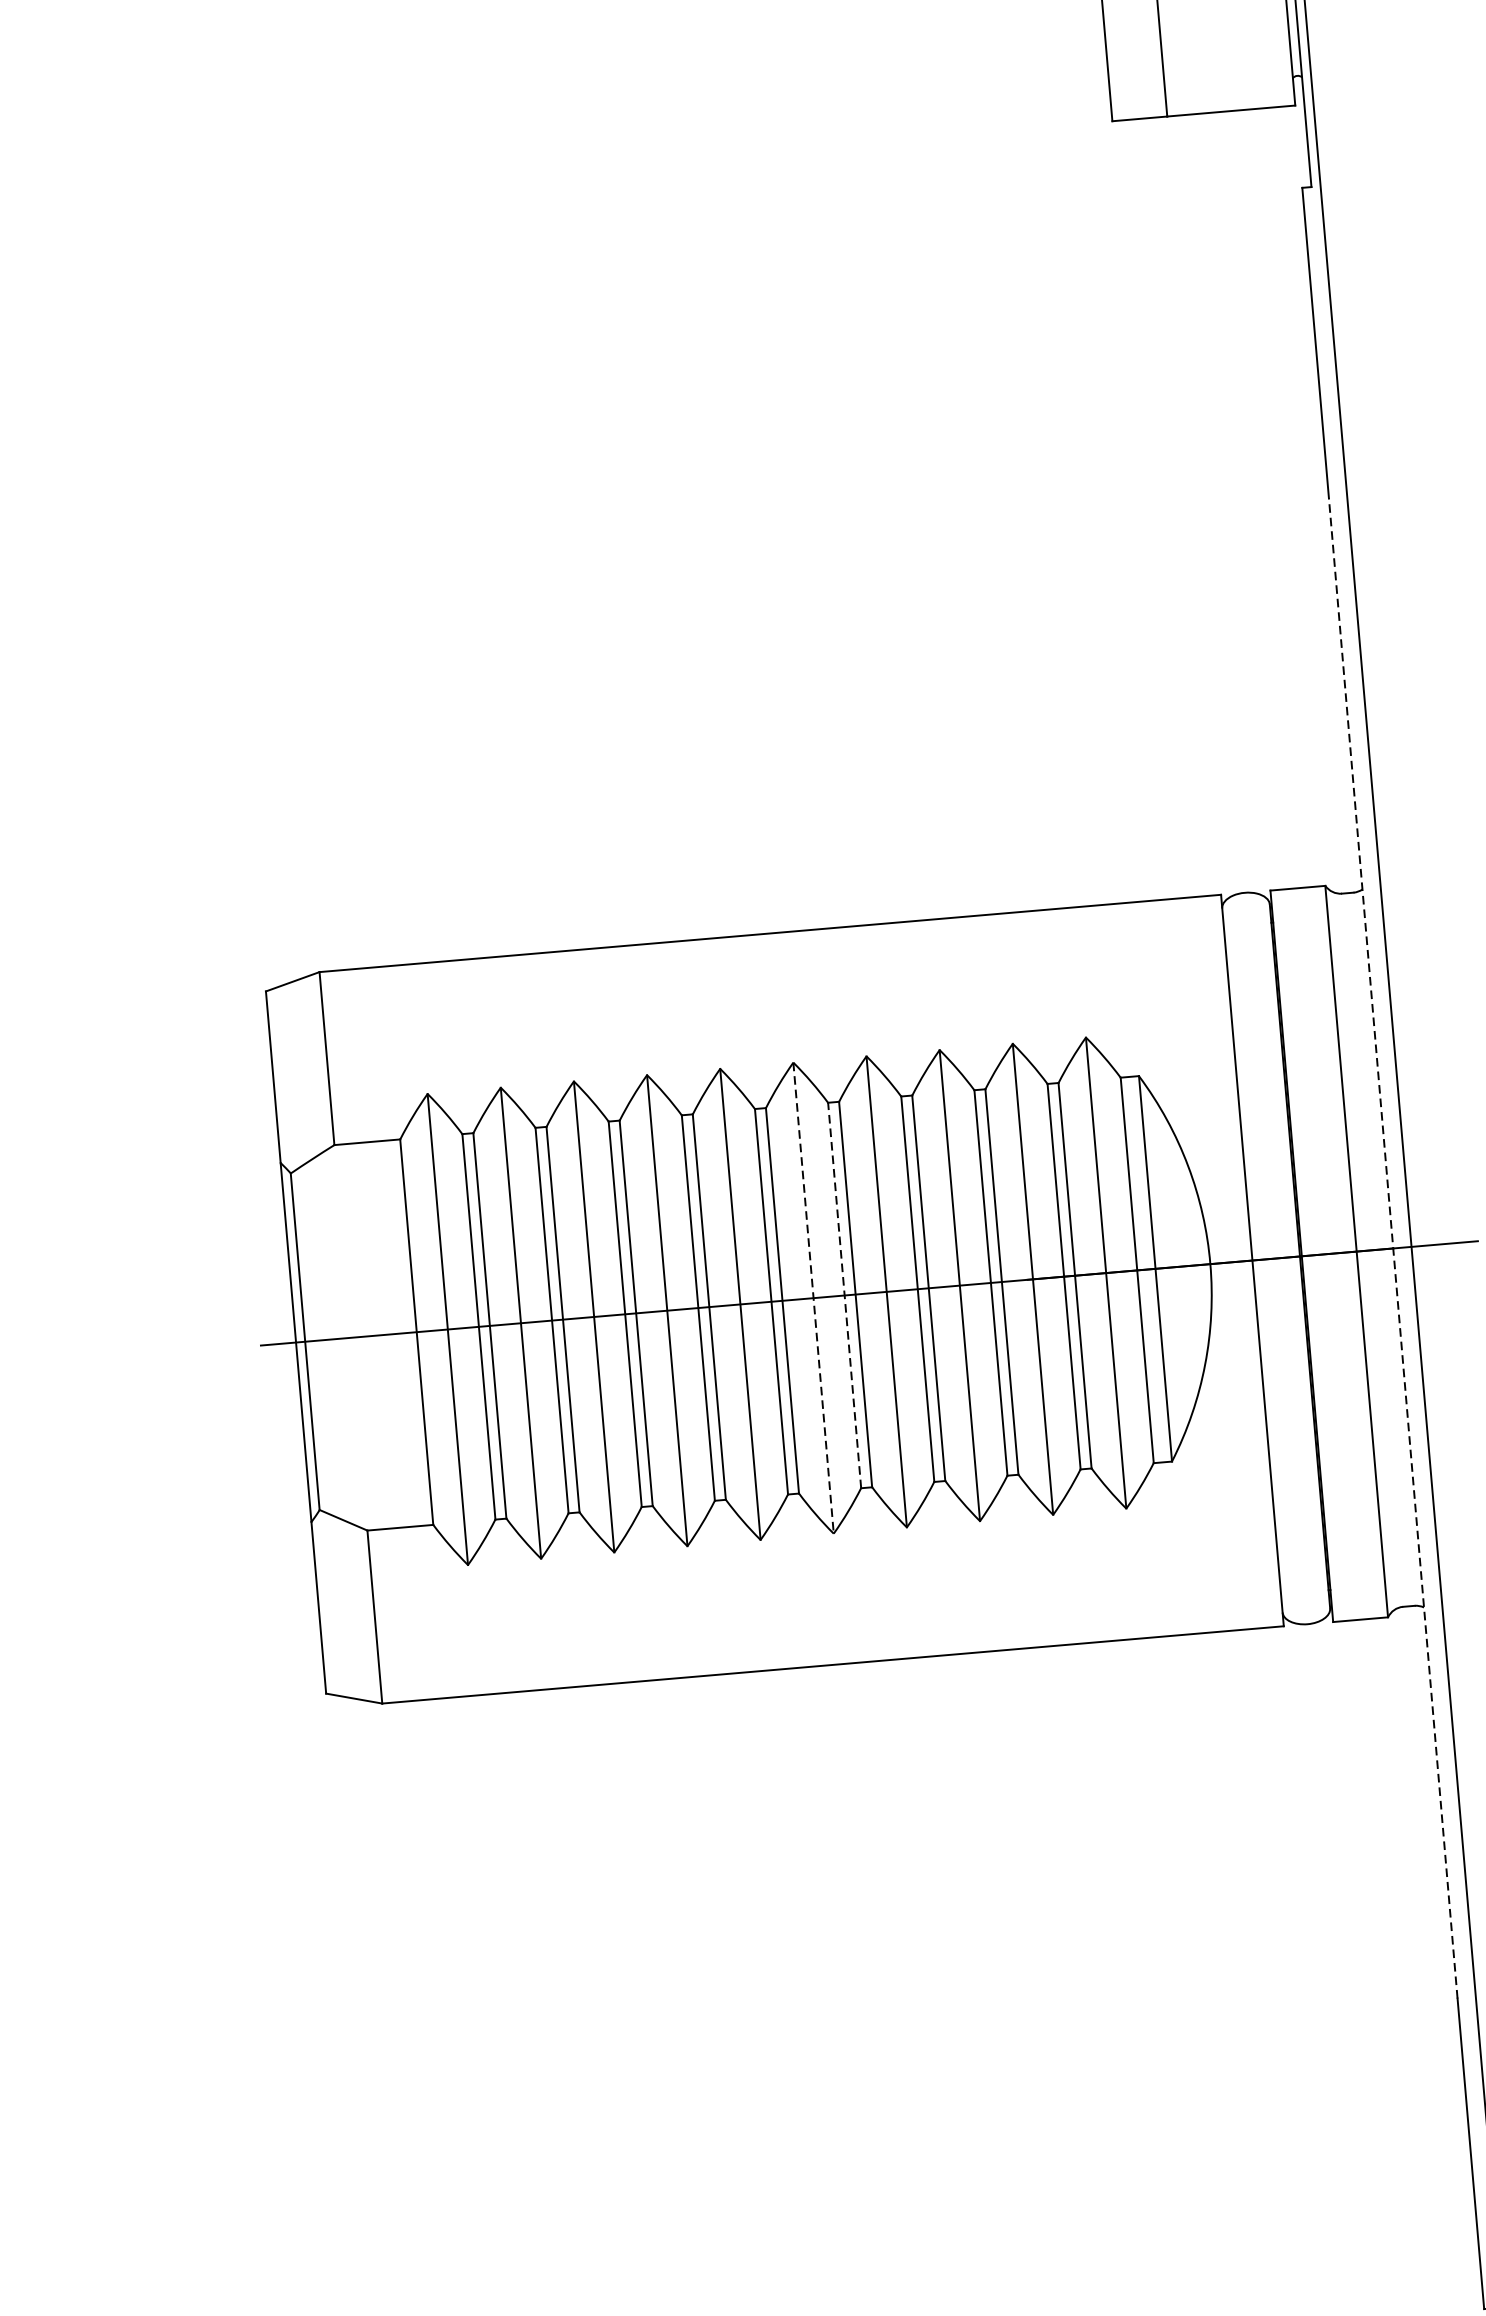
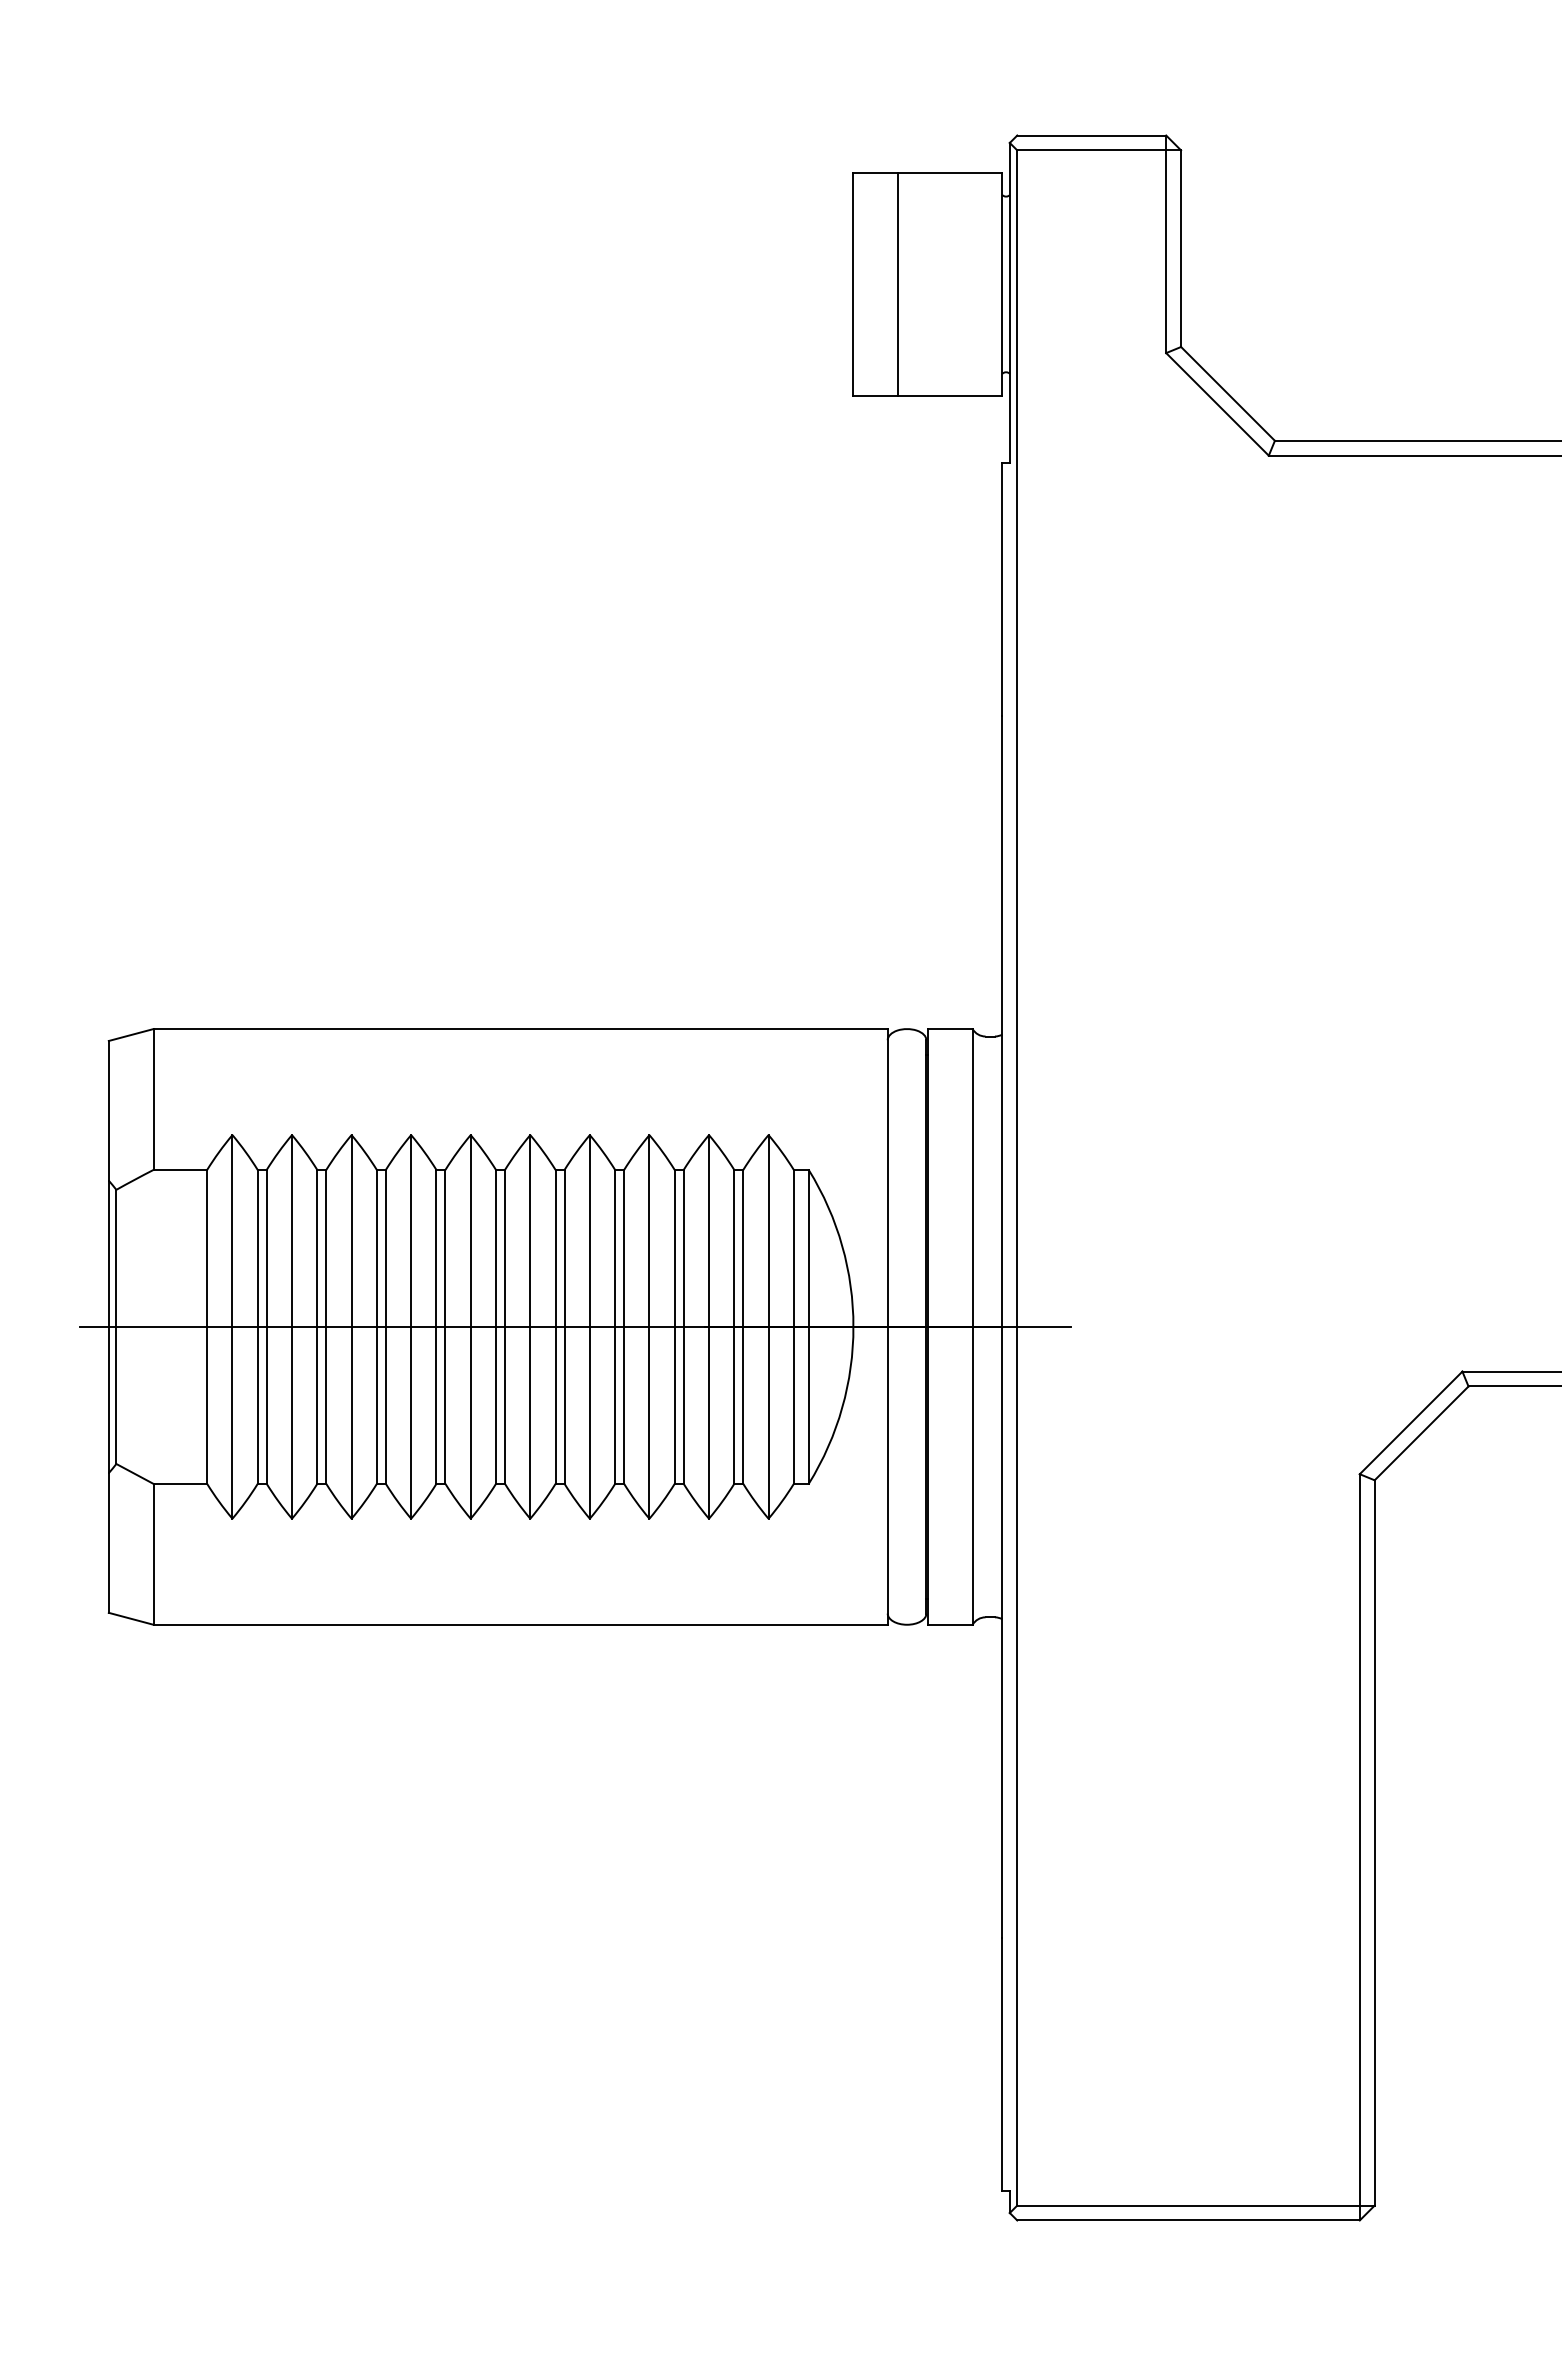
line: (1393, 1247) -> (1002, 1326), dashed -> solid
line: (844, 1294) -> (555, 1326), dashed -> solid
line: (813, 1297) -> (530, 1326), dashed -> solid

